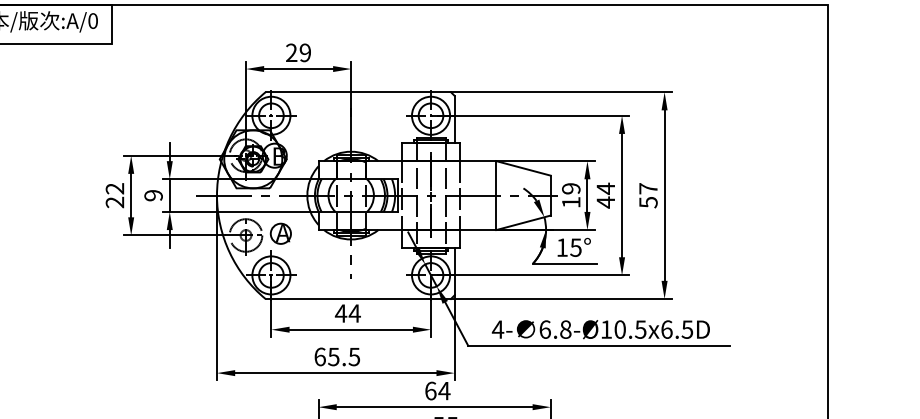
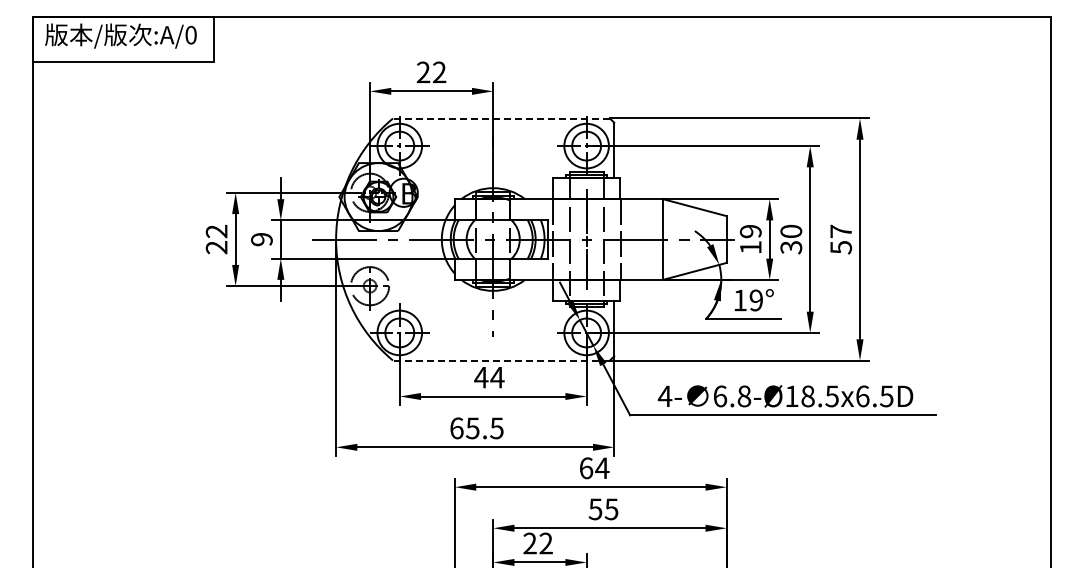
text: (305, 52) -> (439, 72), 29 -> 22
line: (358, 92) -> (501, 118), solid -> dashed
text: (606, 195) -> (791, 239), 44 -> 30
part: (280, 233) -> (410, 283), removed
text: (575, 247) -> (755, 300), 15° -> 19°
line: (358, 298) -> (501, 360), solid -> dashed
text: (619, 329) -> (807, 396), 6.8-Ø10.5x6.5D -> 6.8-Ø18.5x6.5D

